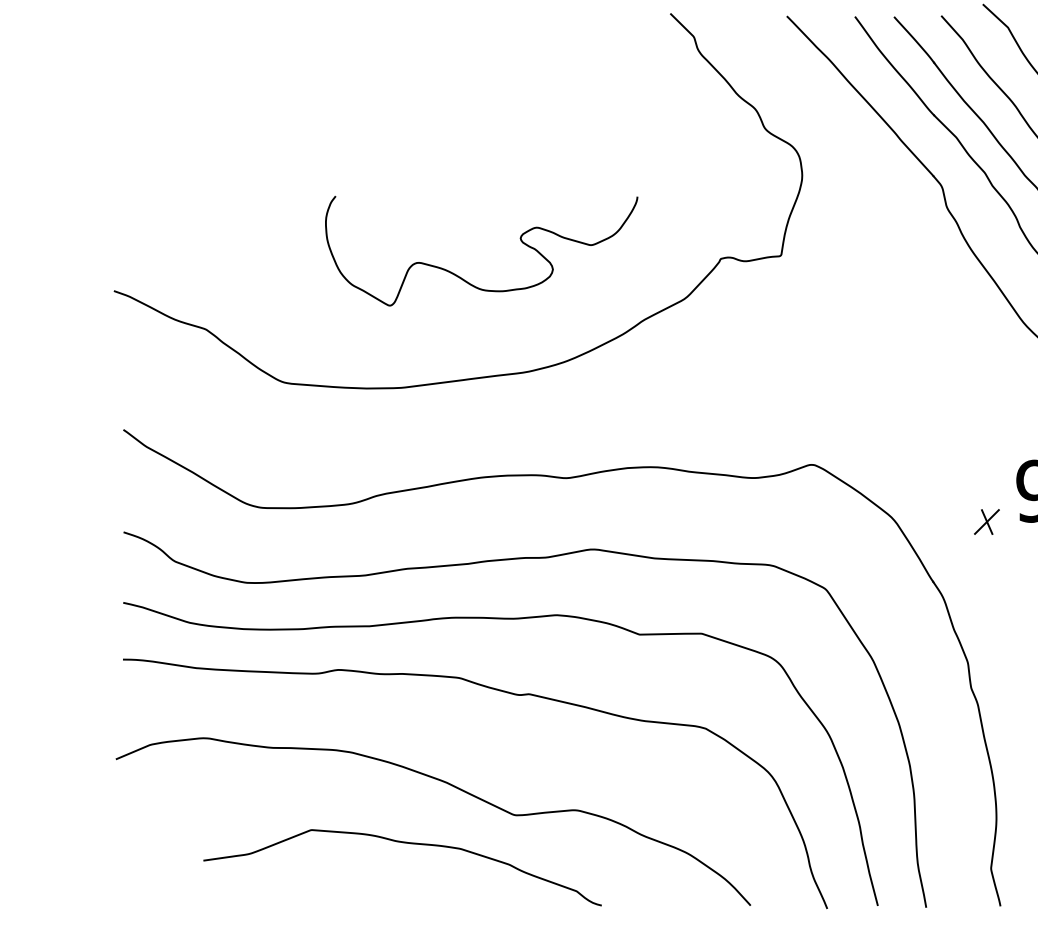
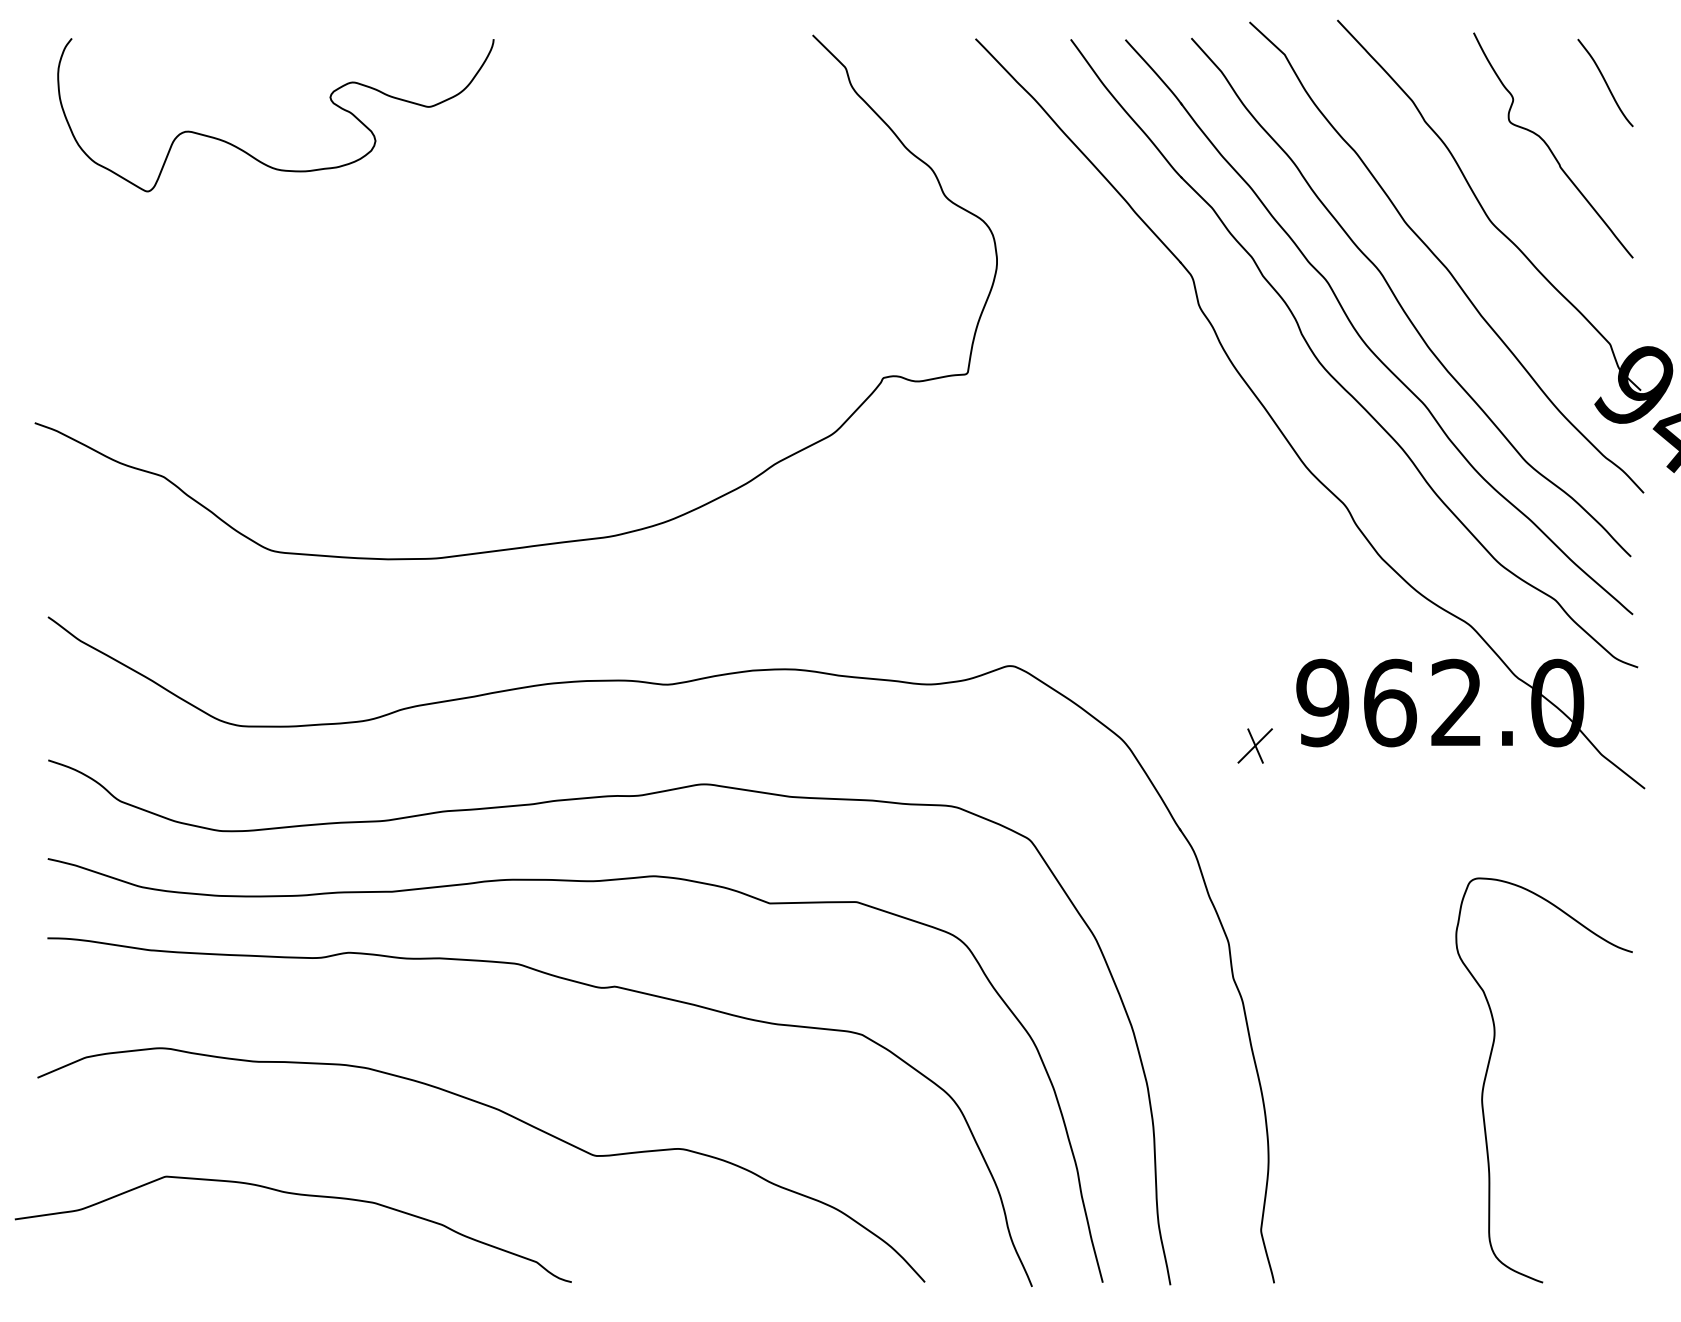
curve: (462, 278) -> (249, 153), moved
curve: (406, 843) -> (298, 1195), moved

